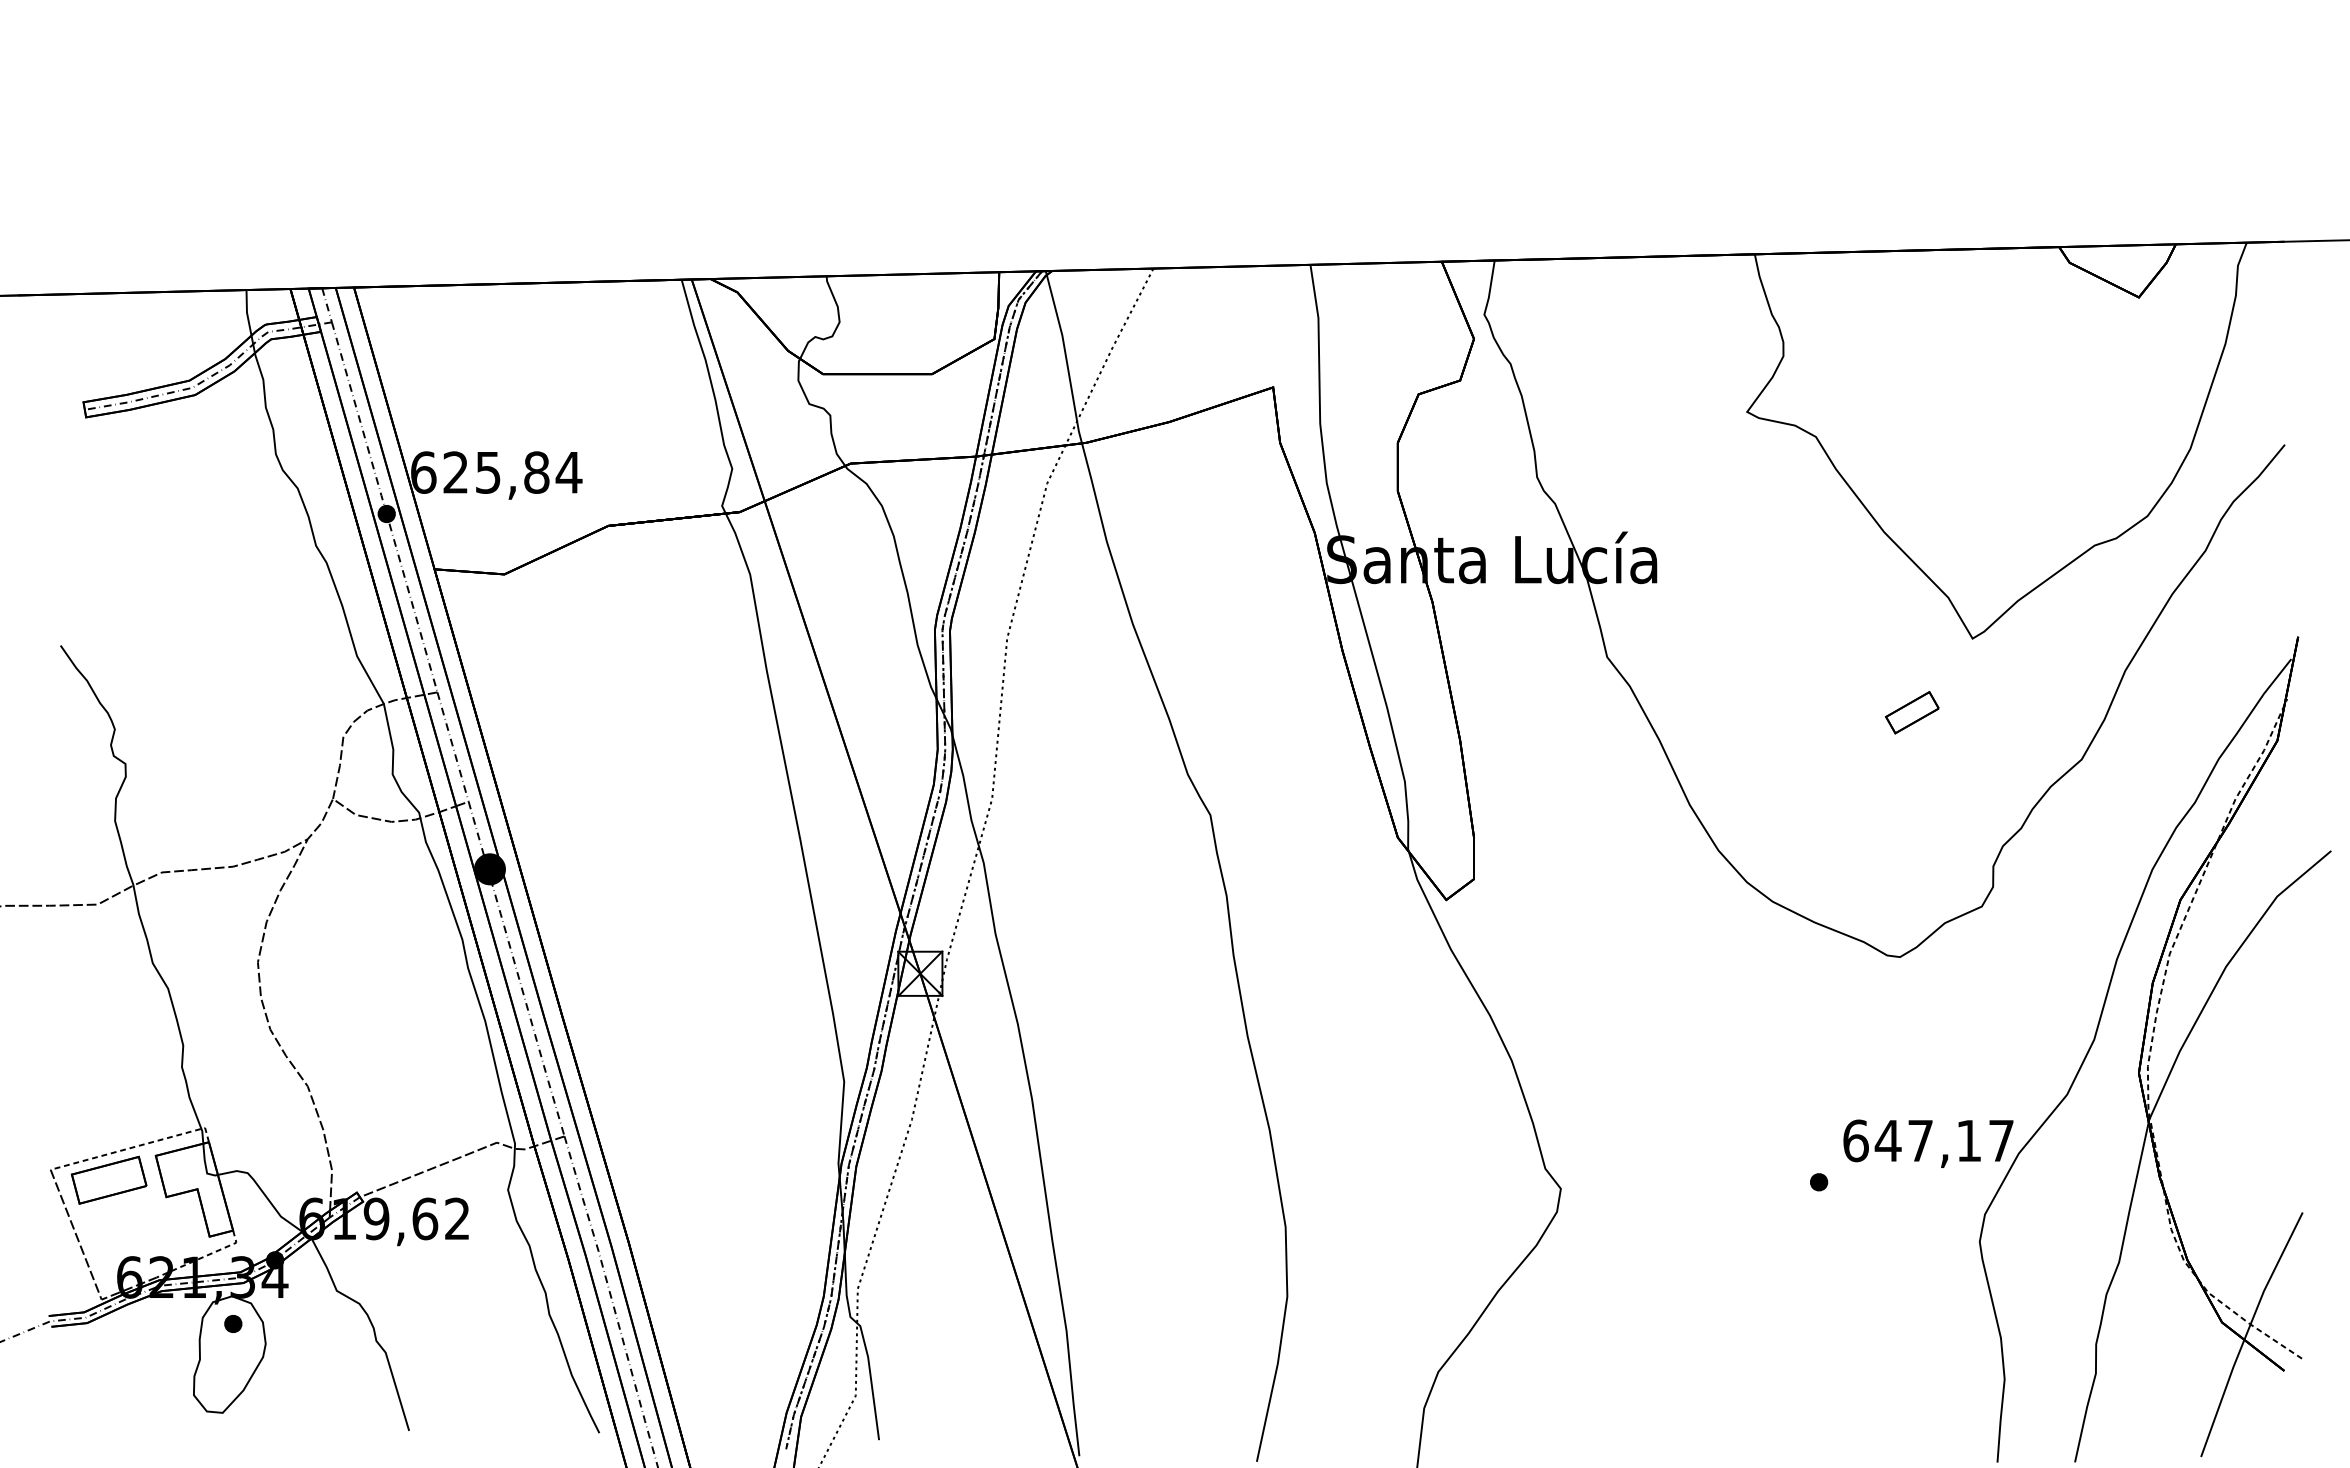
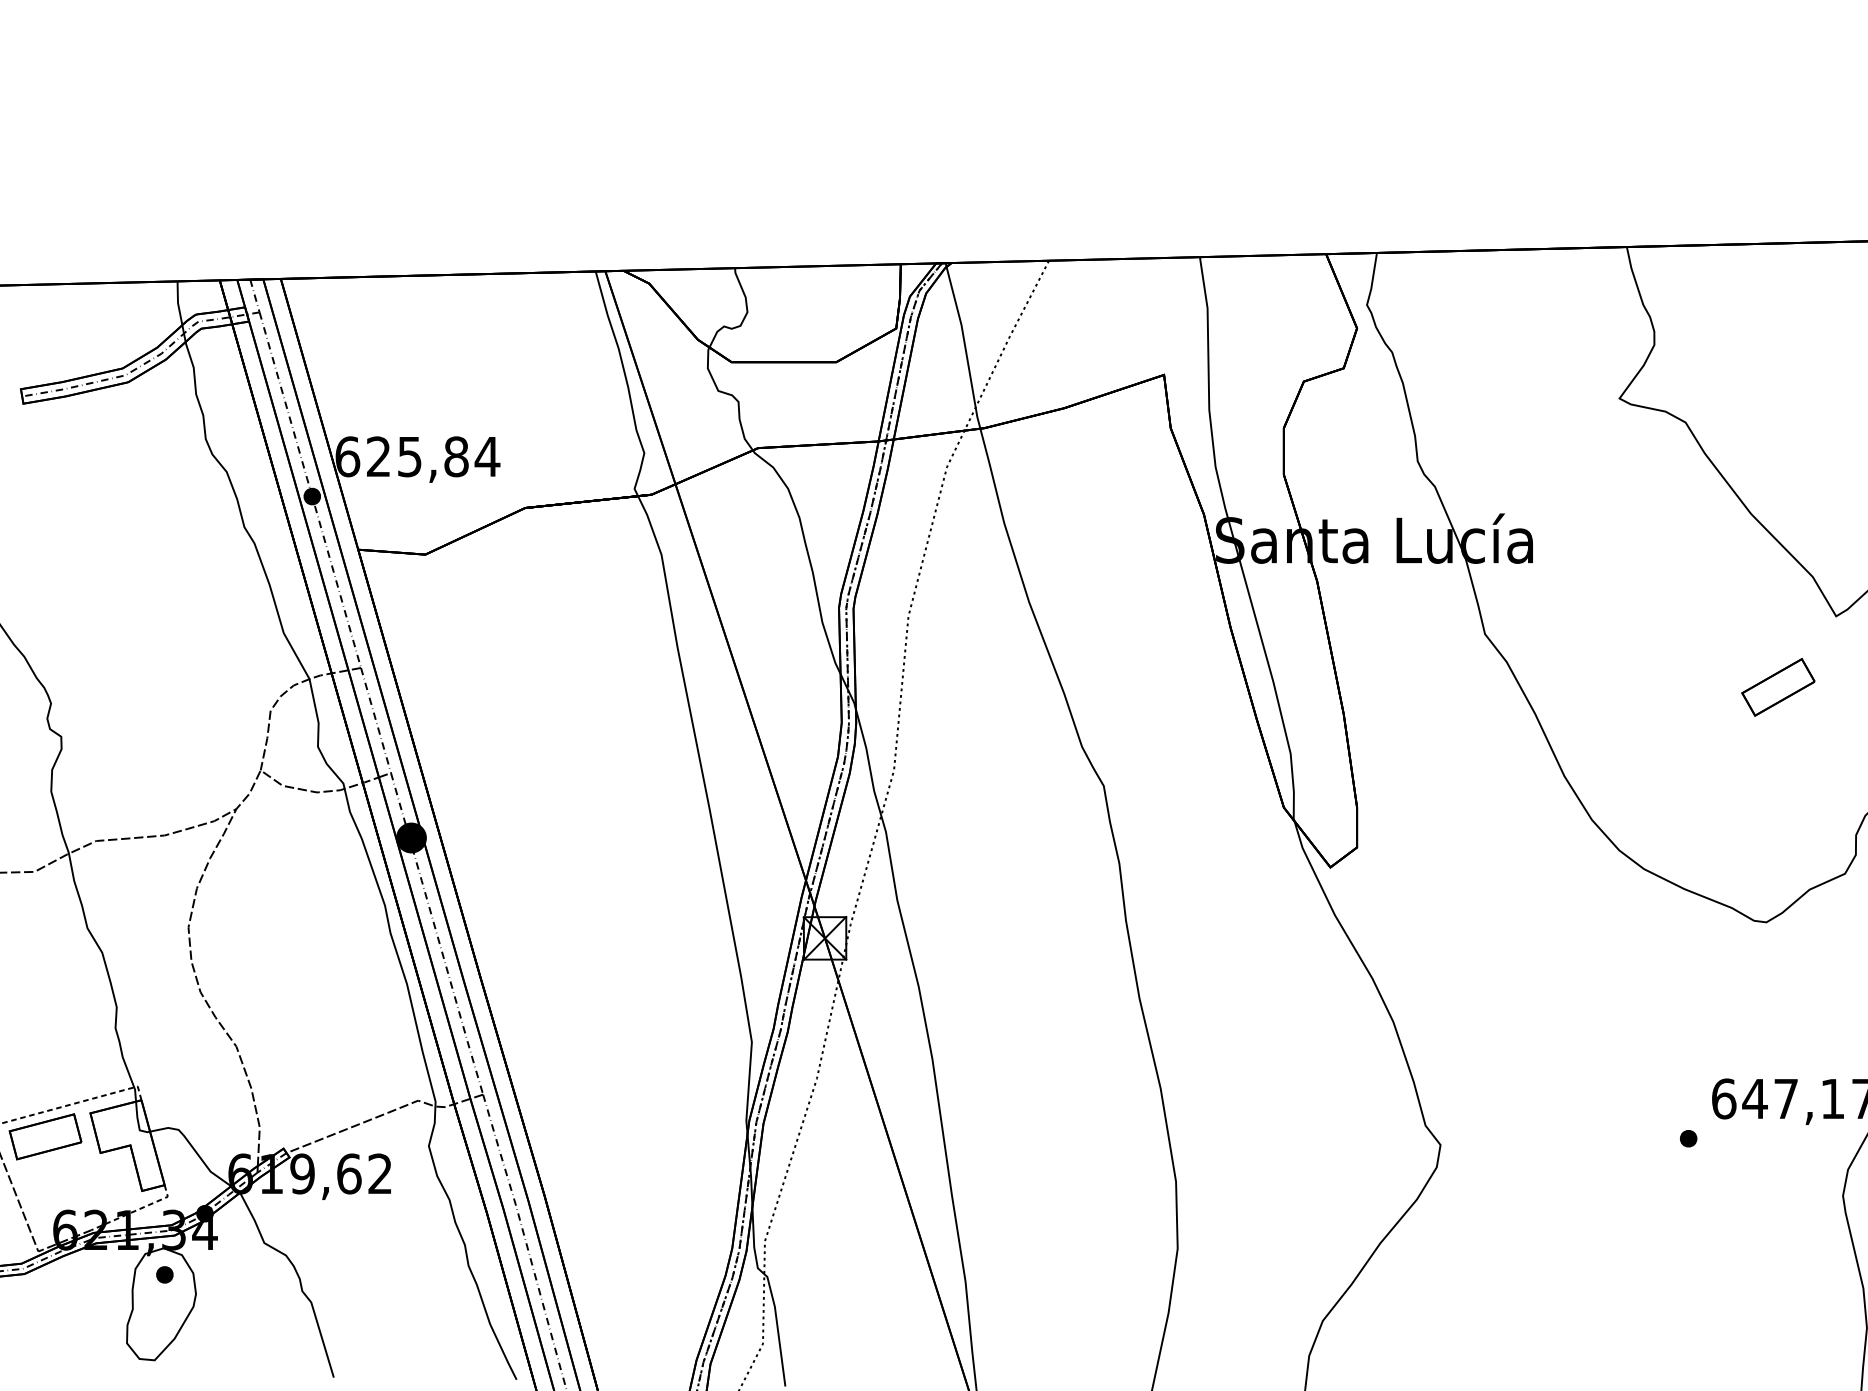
part: (1911, 712) -> (1777, 687), size x1.43

